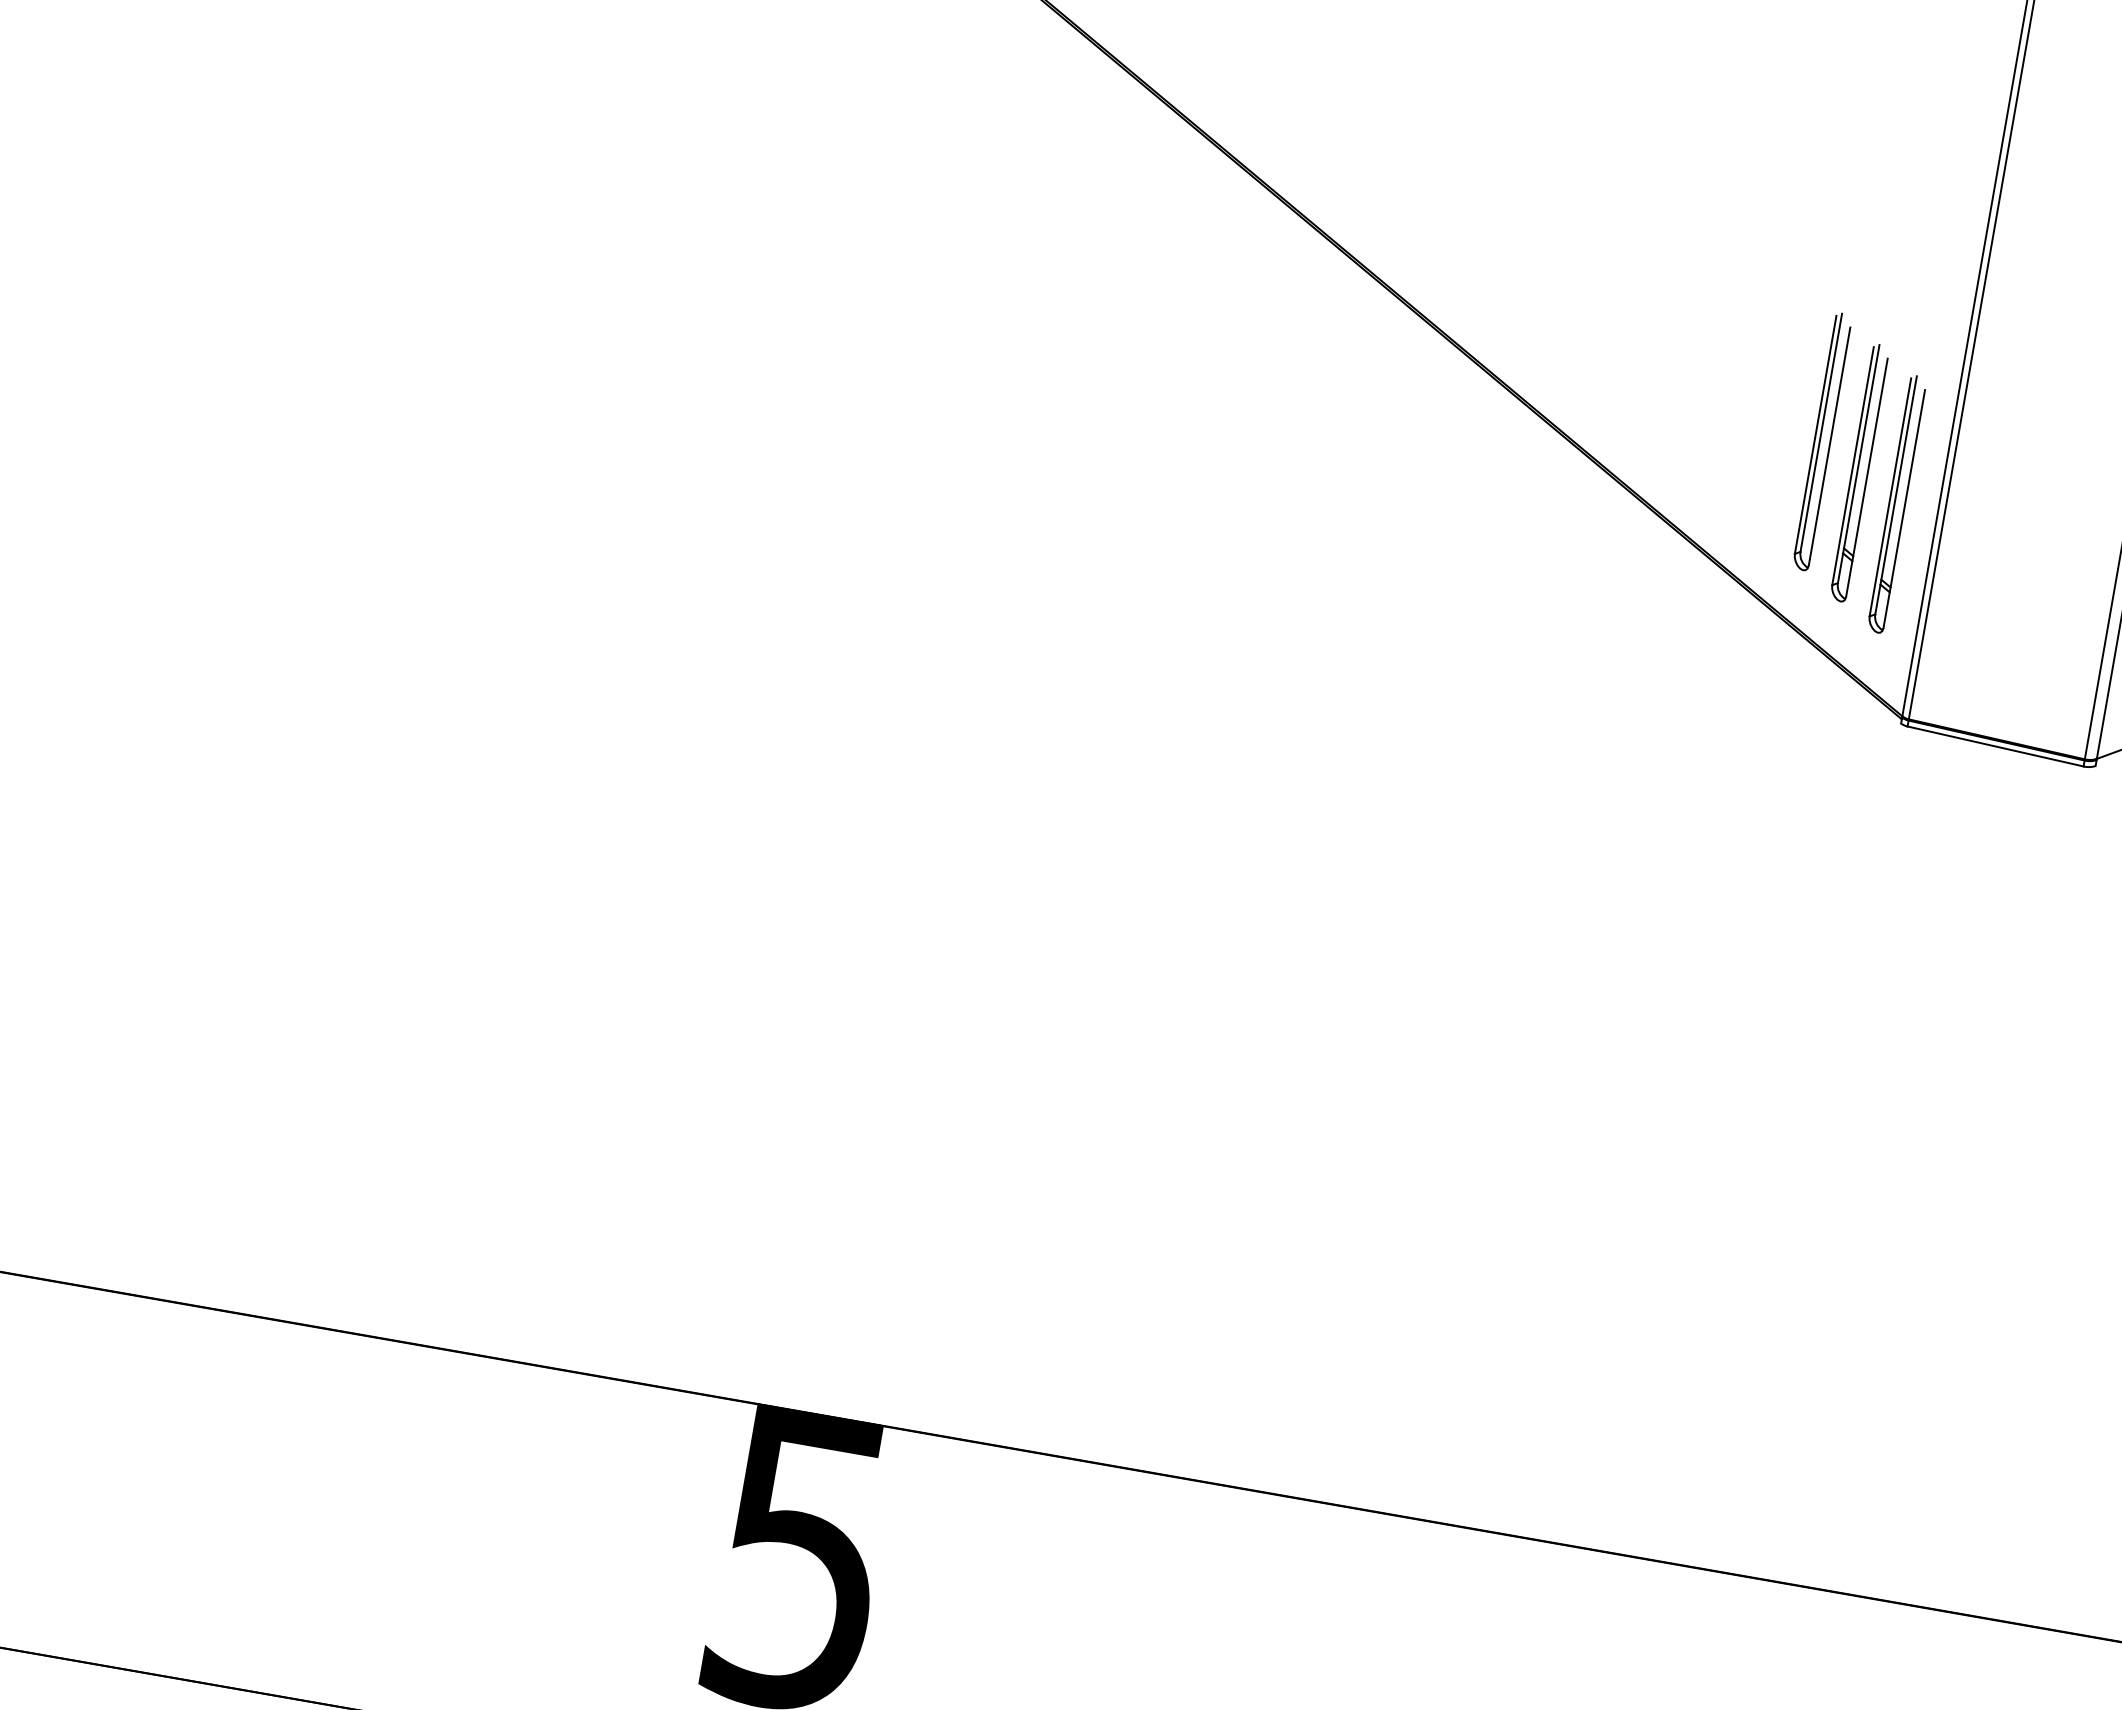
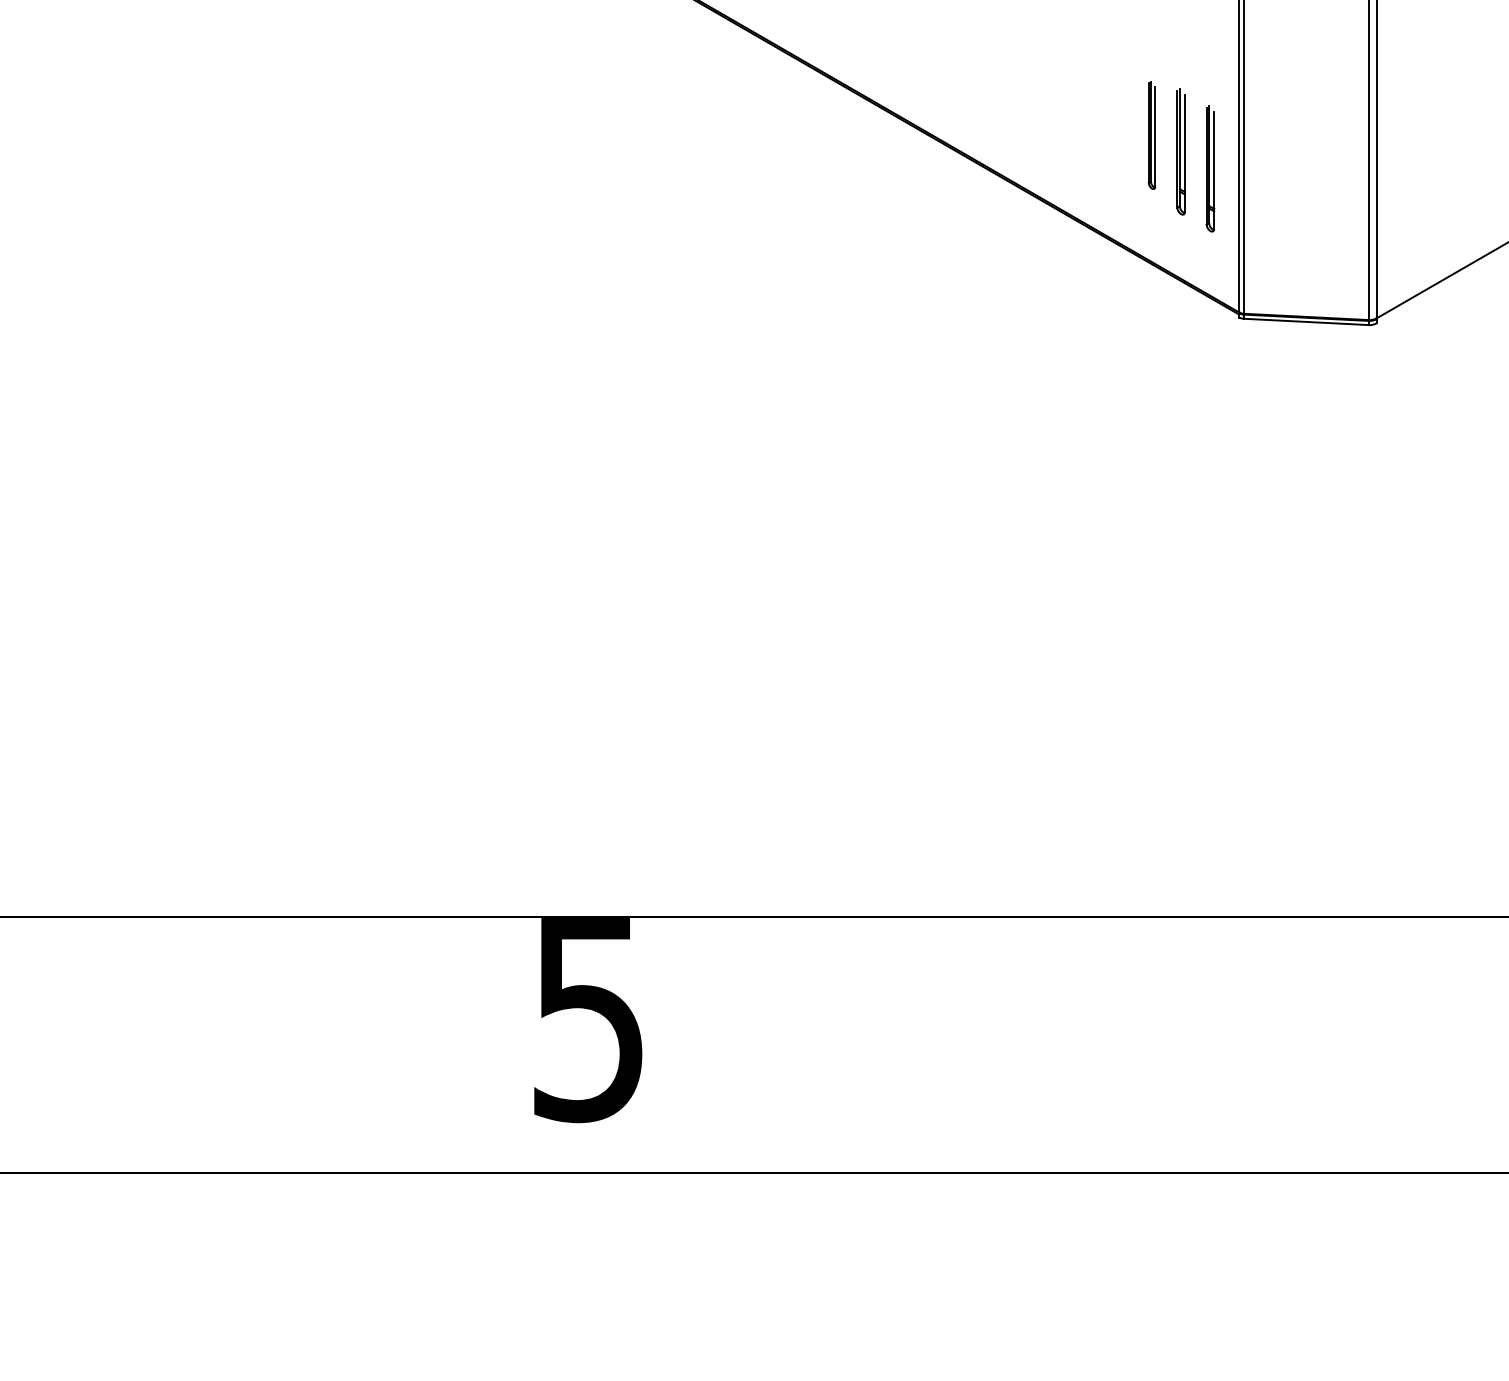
part: (1821, 442) -> (1151, 135), size x0.6
part: (1858, 472) -> (1180, 151), size x0.7
part: (1897, 503) -> (1210, 168), size x0.7

